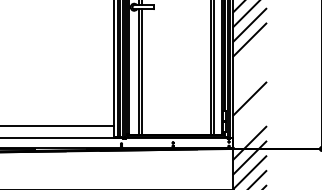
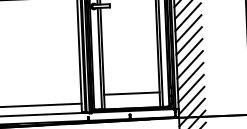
line: (249, 54) -> (188, 40), added
line: (249, 69) -> (189, 52), added
line: (249, 83) -> (189, 64), added
line: (249, 113) -> (190, 88), added
line: (176, 116) -> (131, 93), added
line: (249, 128) -> (191, 100), added

